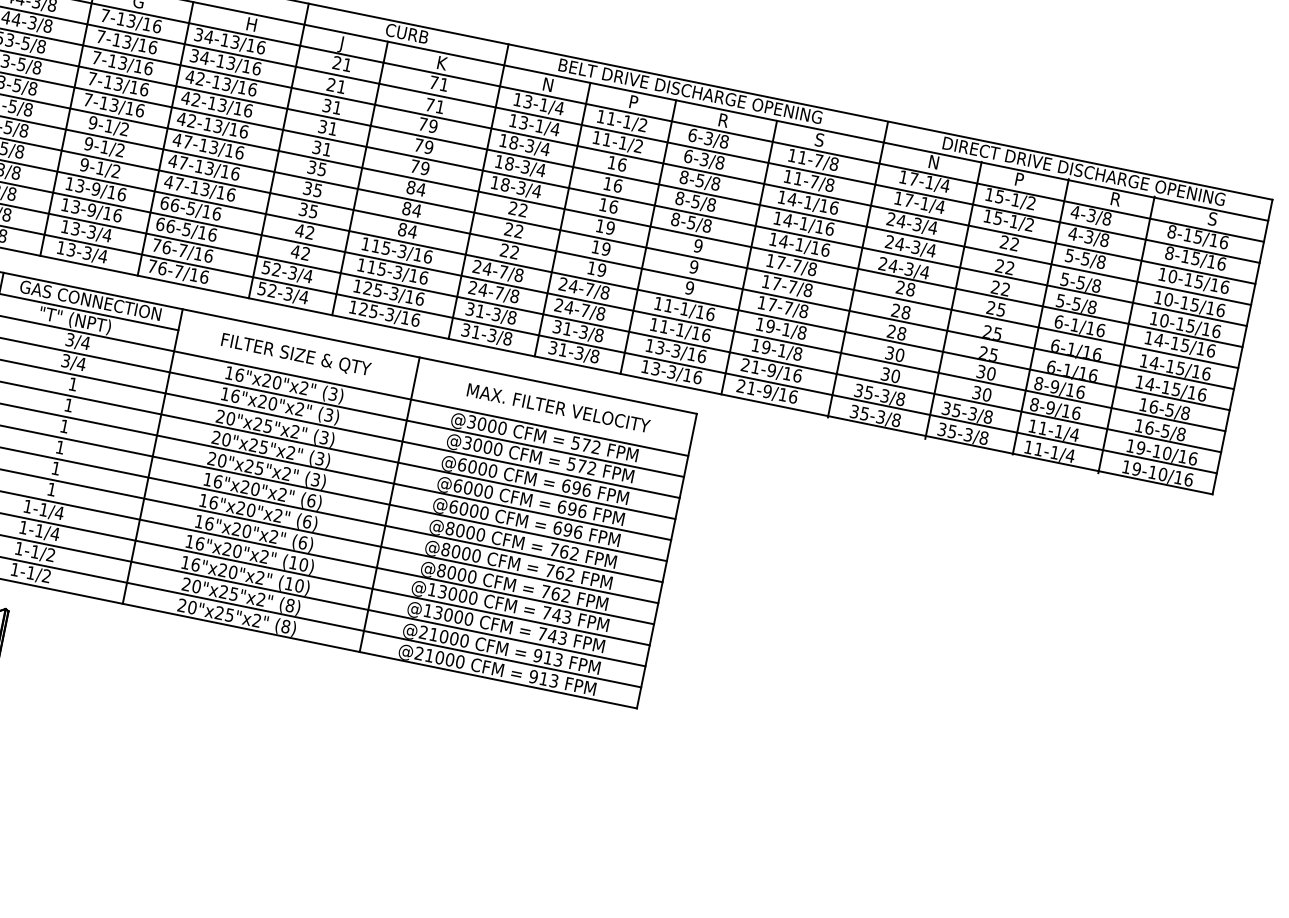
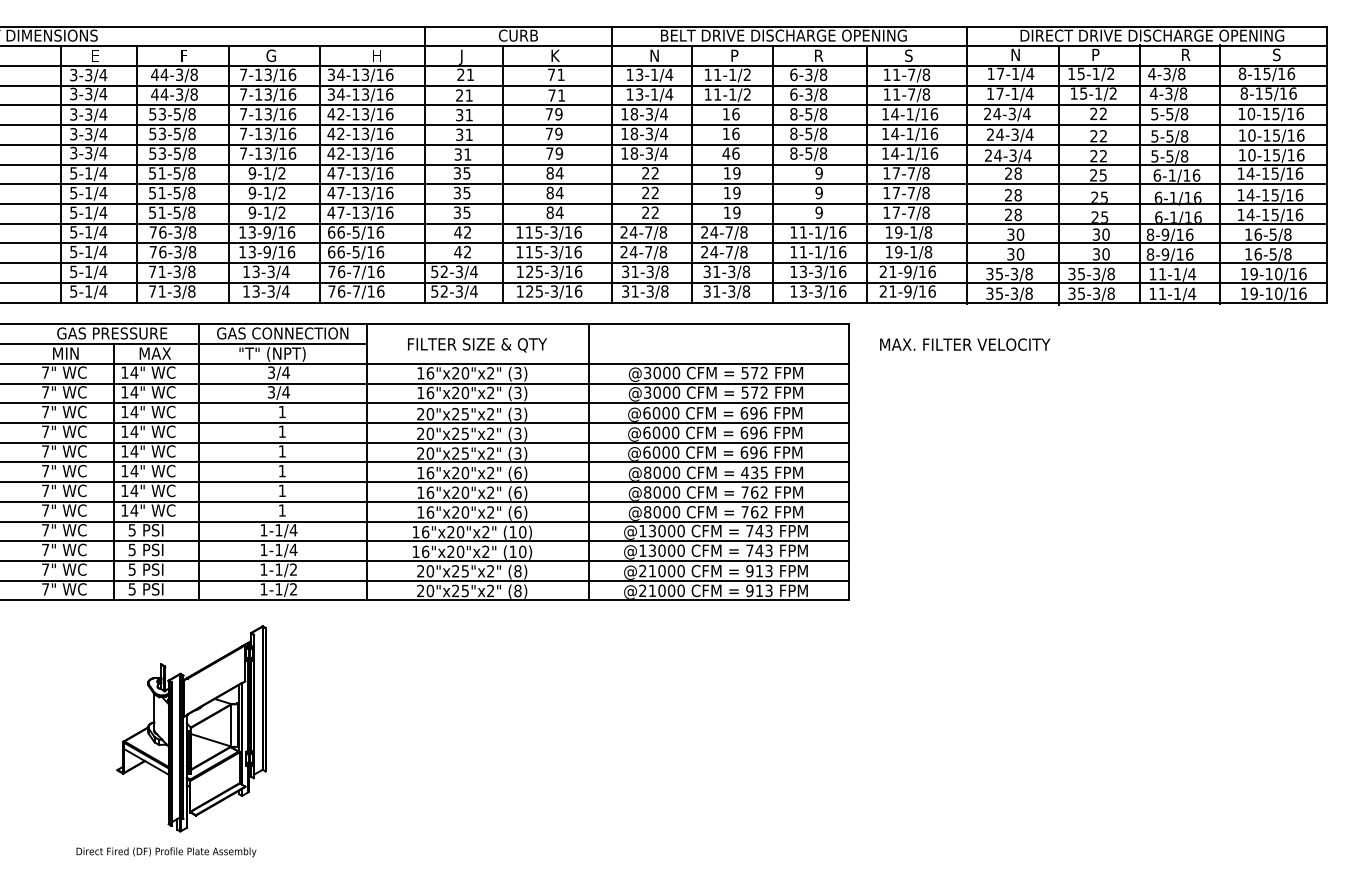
text: (603, 204) -> (726, 153), 16 -> 46
text: (559, 408) -> (965, 344), moved
text: (564, 551) -> (754, 472), 762 -> 435

